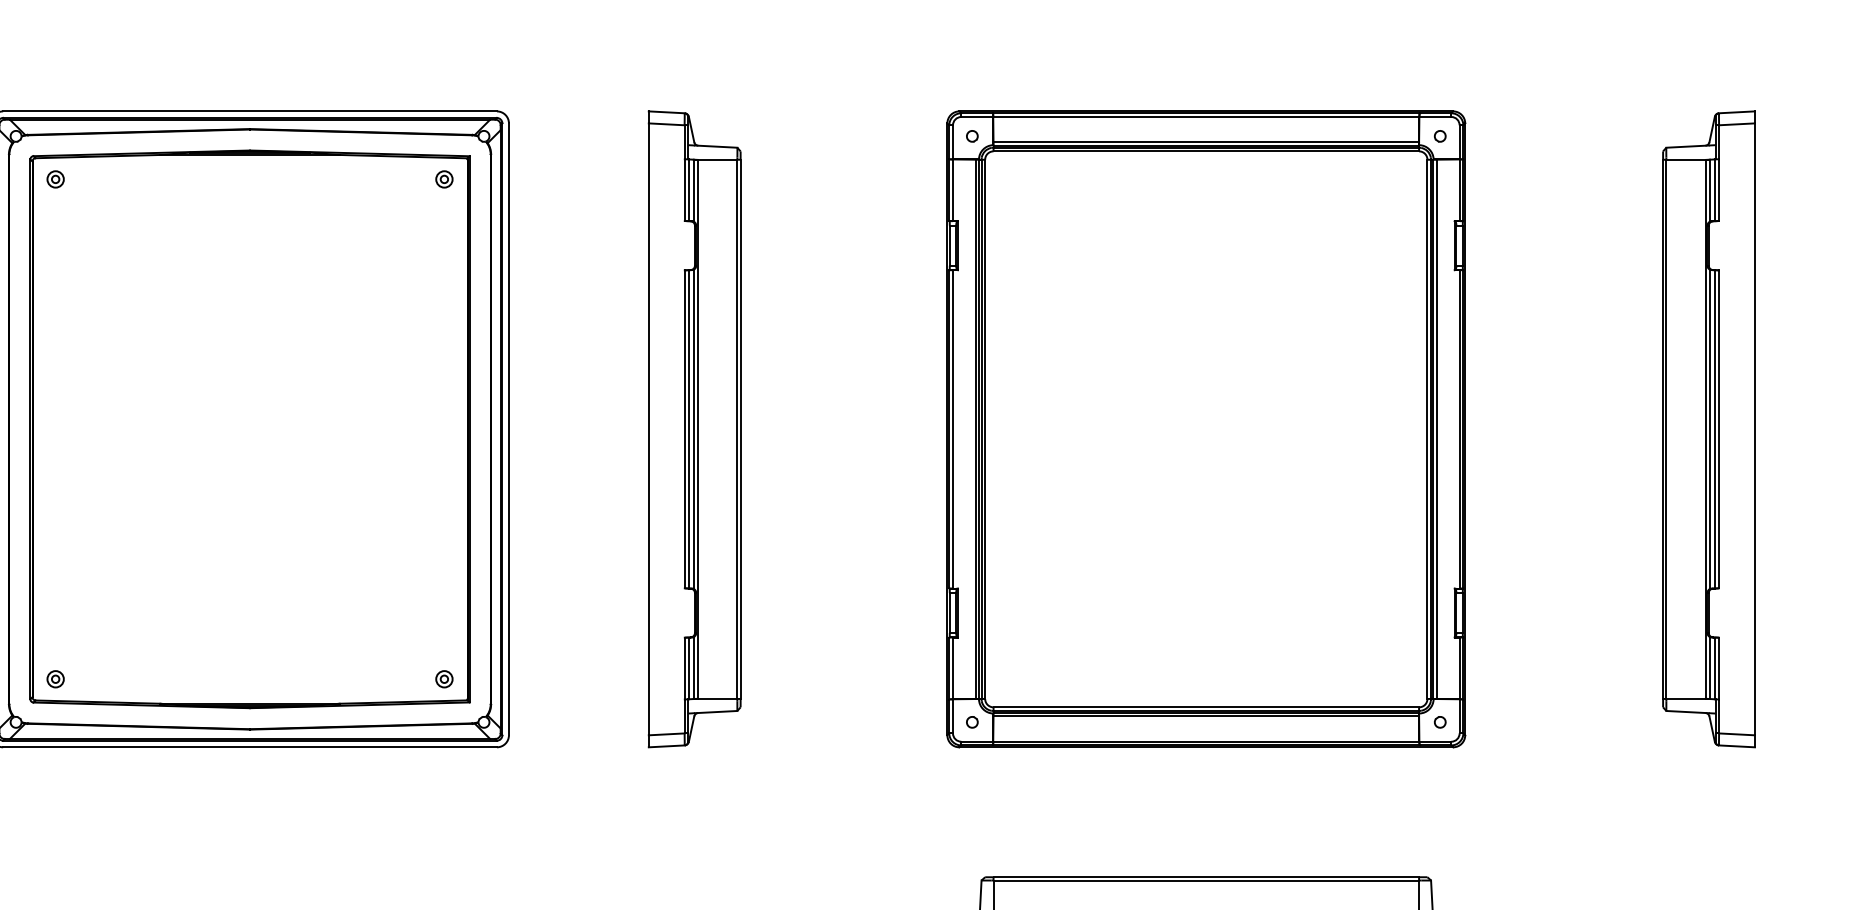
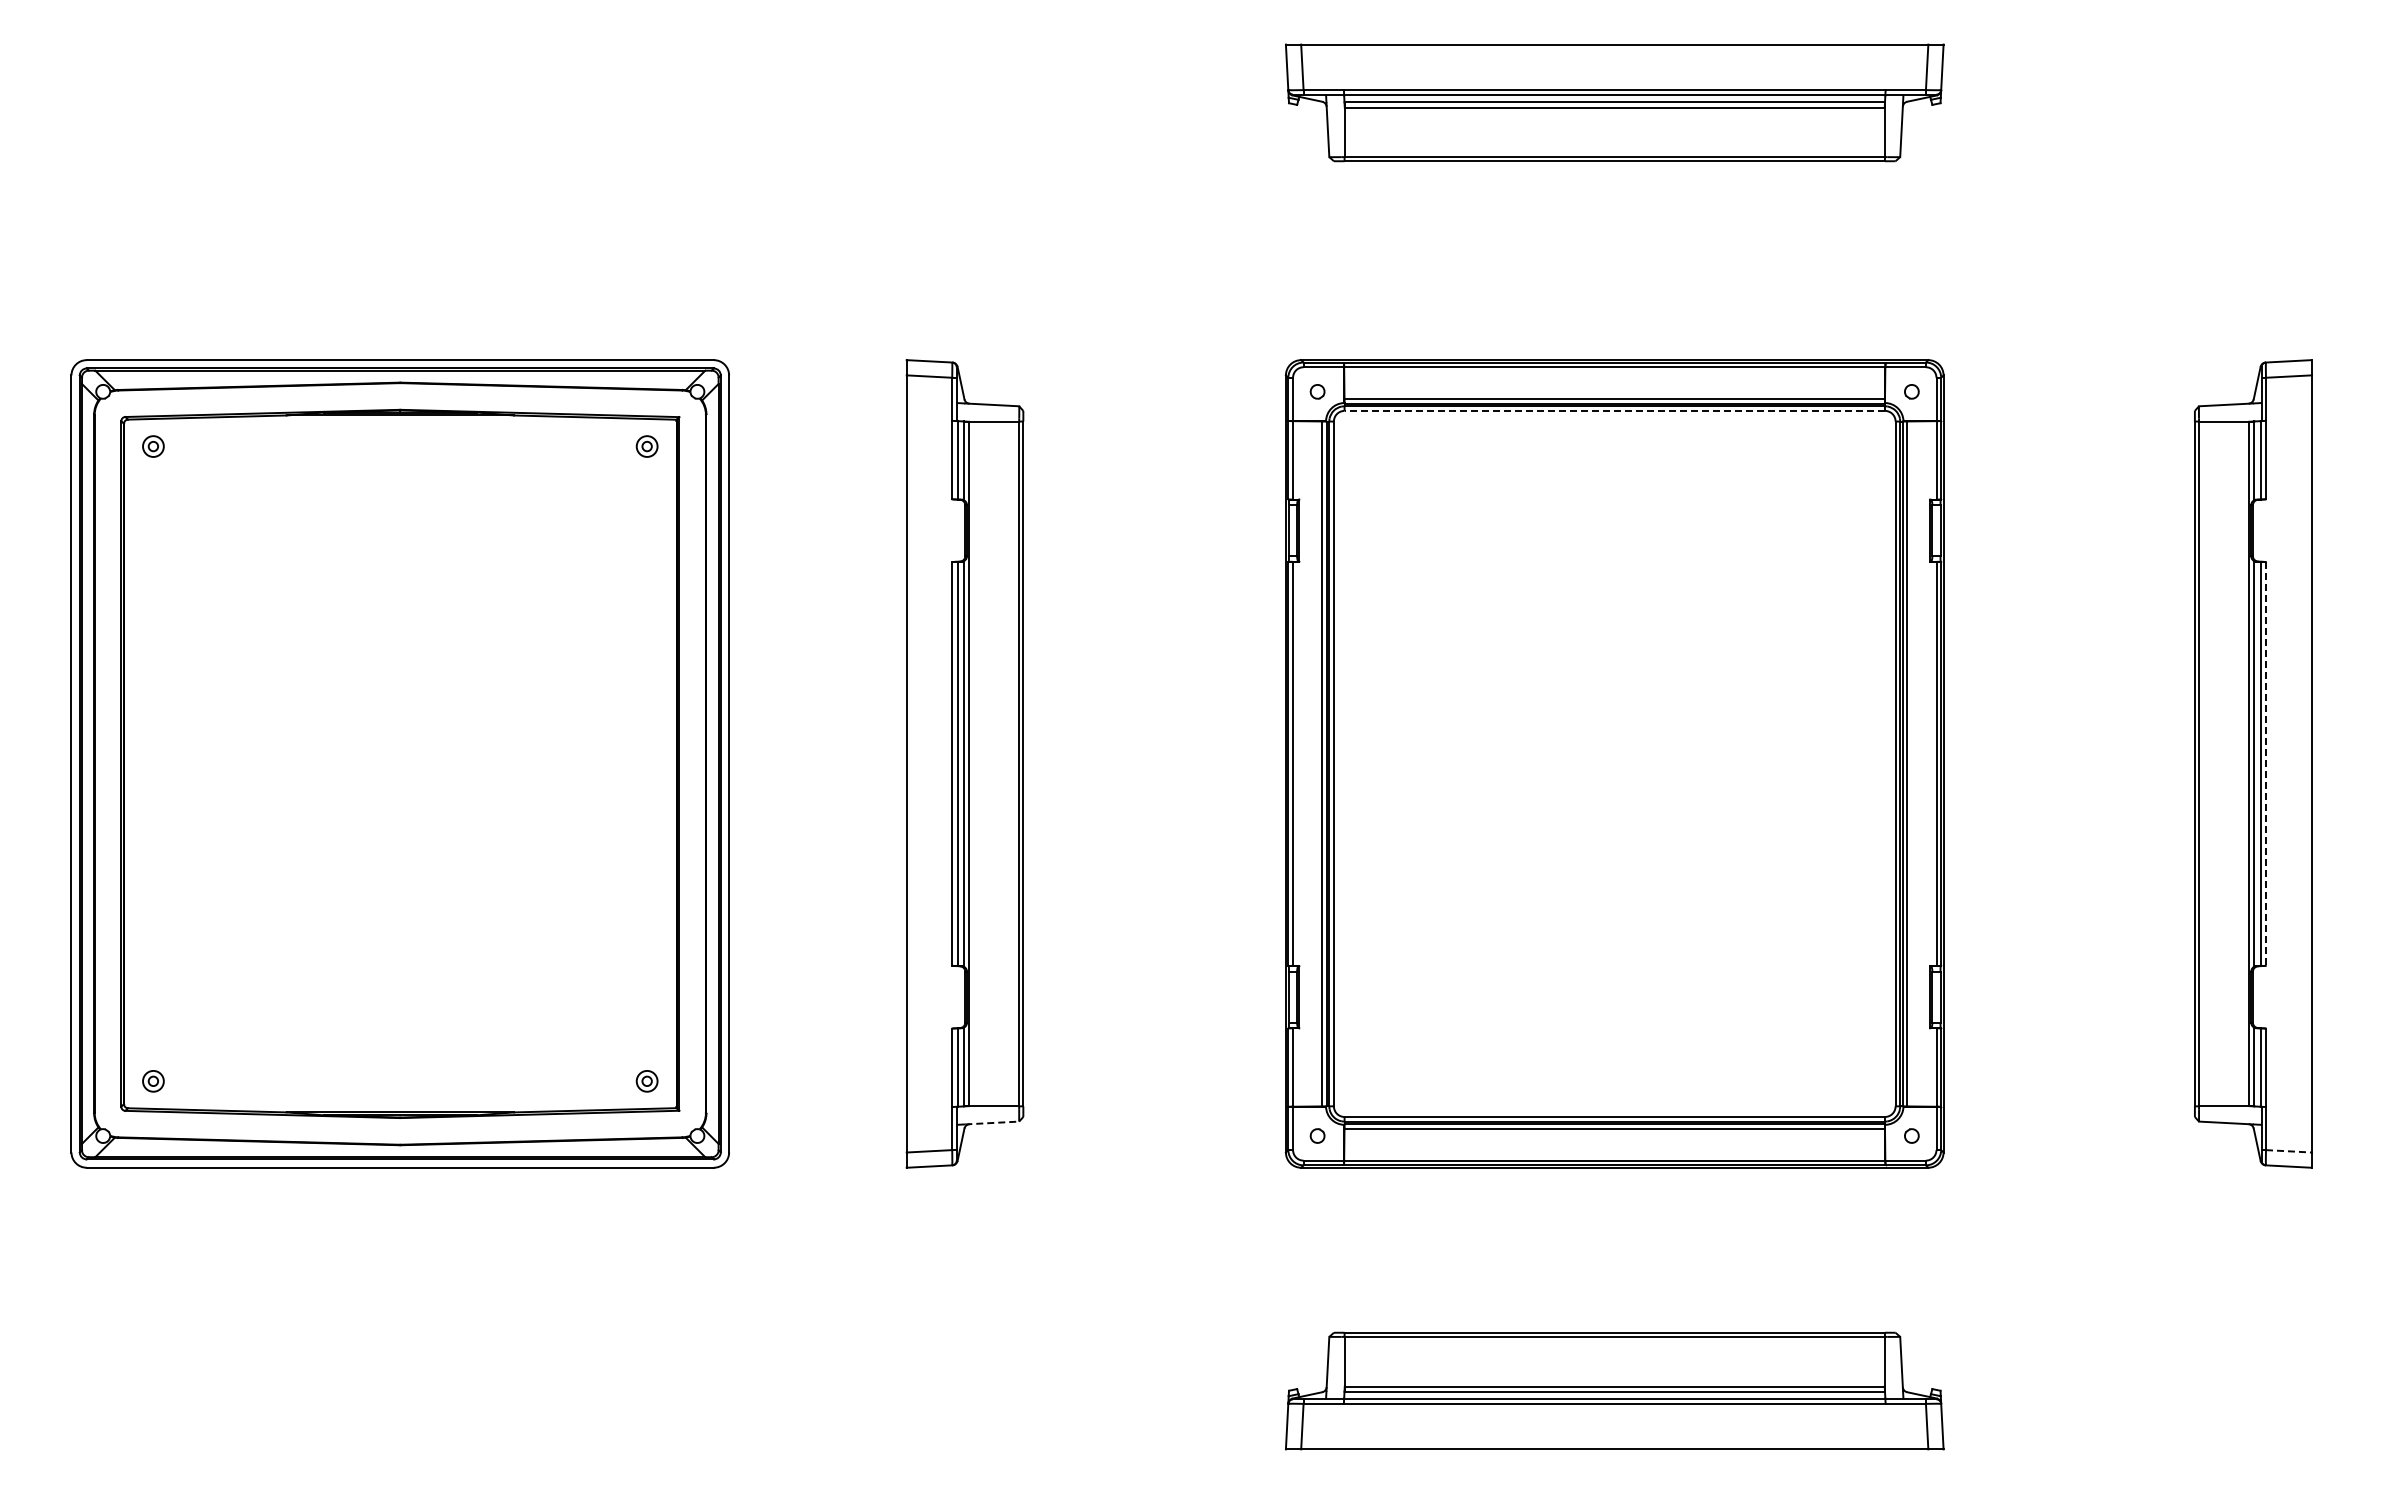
line: (1206, 151) -> (1614, 410), solid -> dashed
line: (1718, 429) -> (2265, 763), solid -> dashed
line: (716, 712) -> (992, 1123), solid -> dashed
line: (1736, 734) -> (2288, 1151), solid -> dashed

